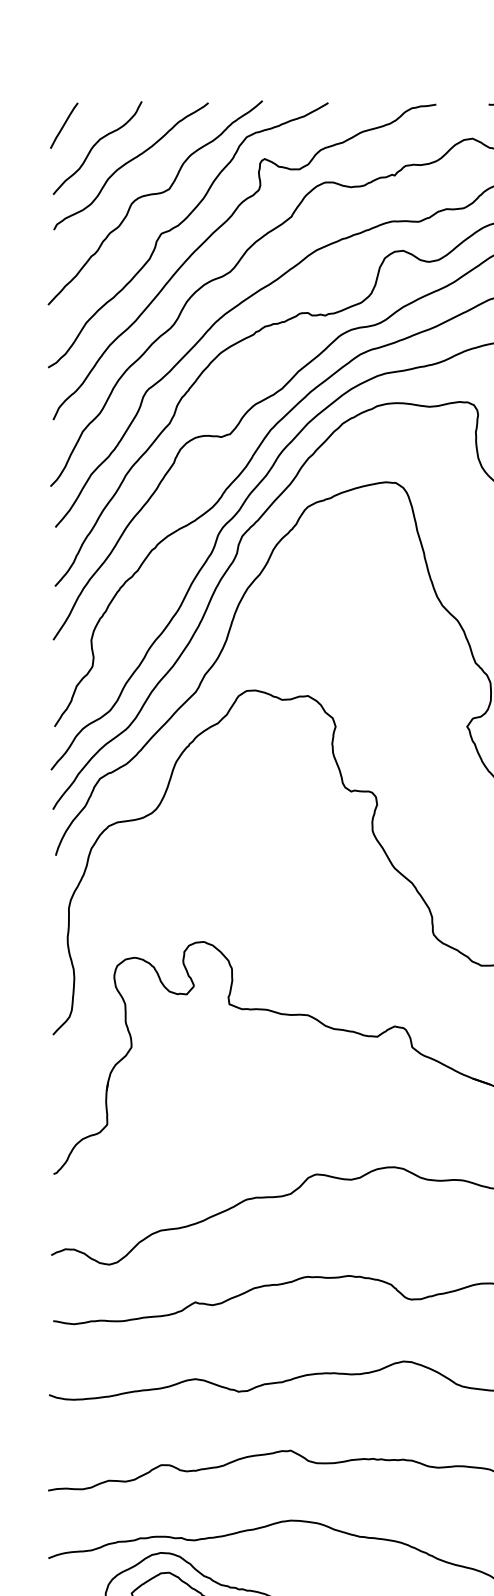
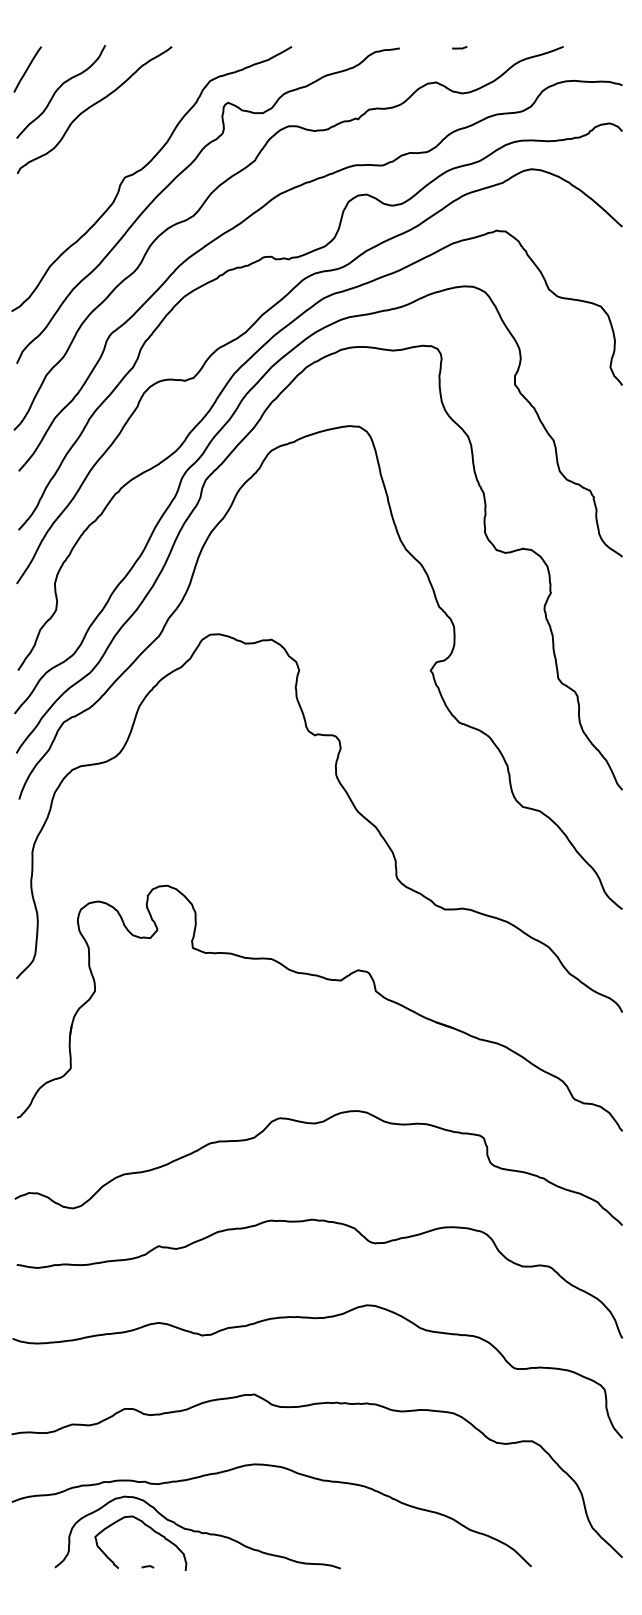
curve: (154, 194) -> (118, 138), removed

